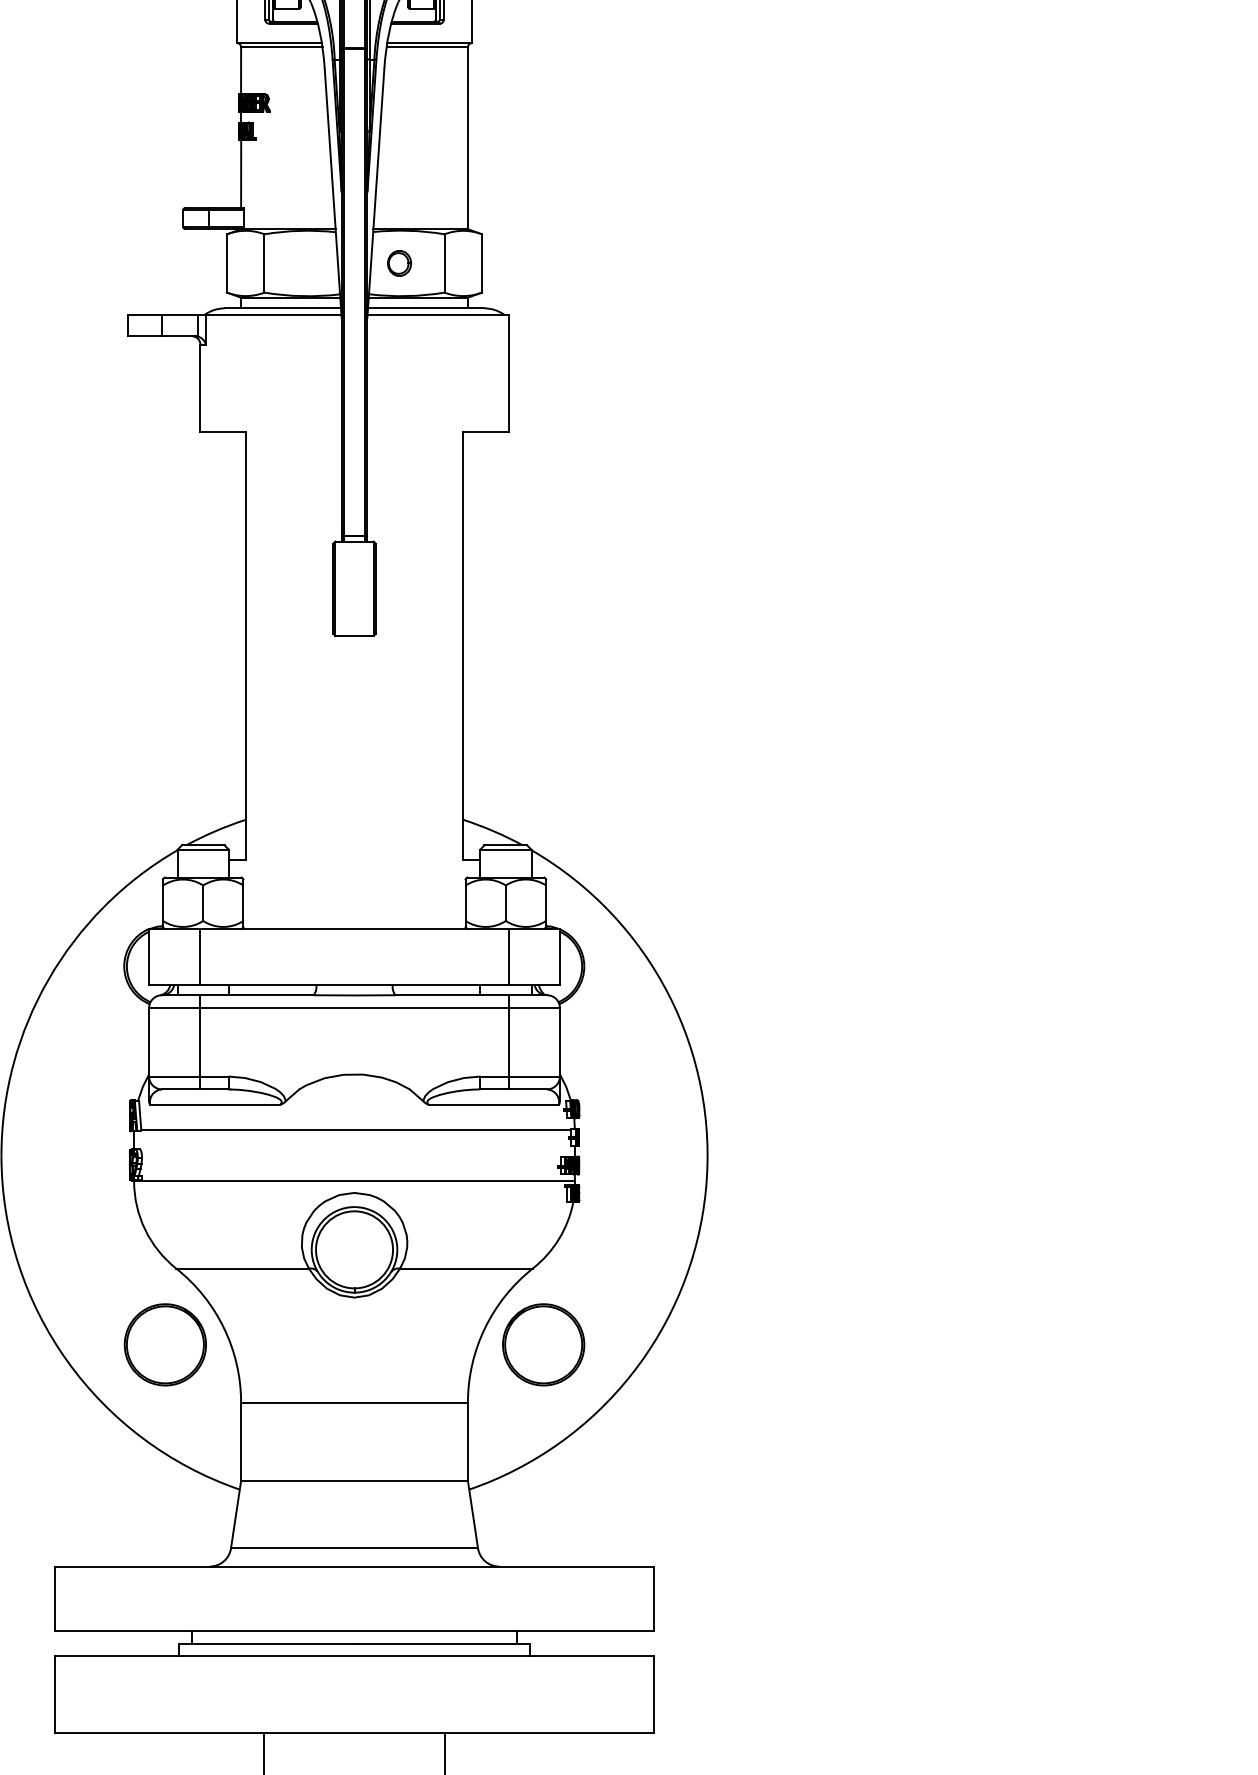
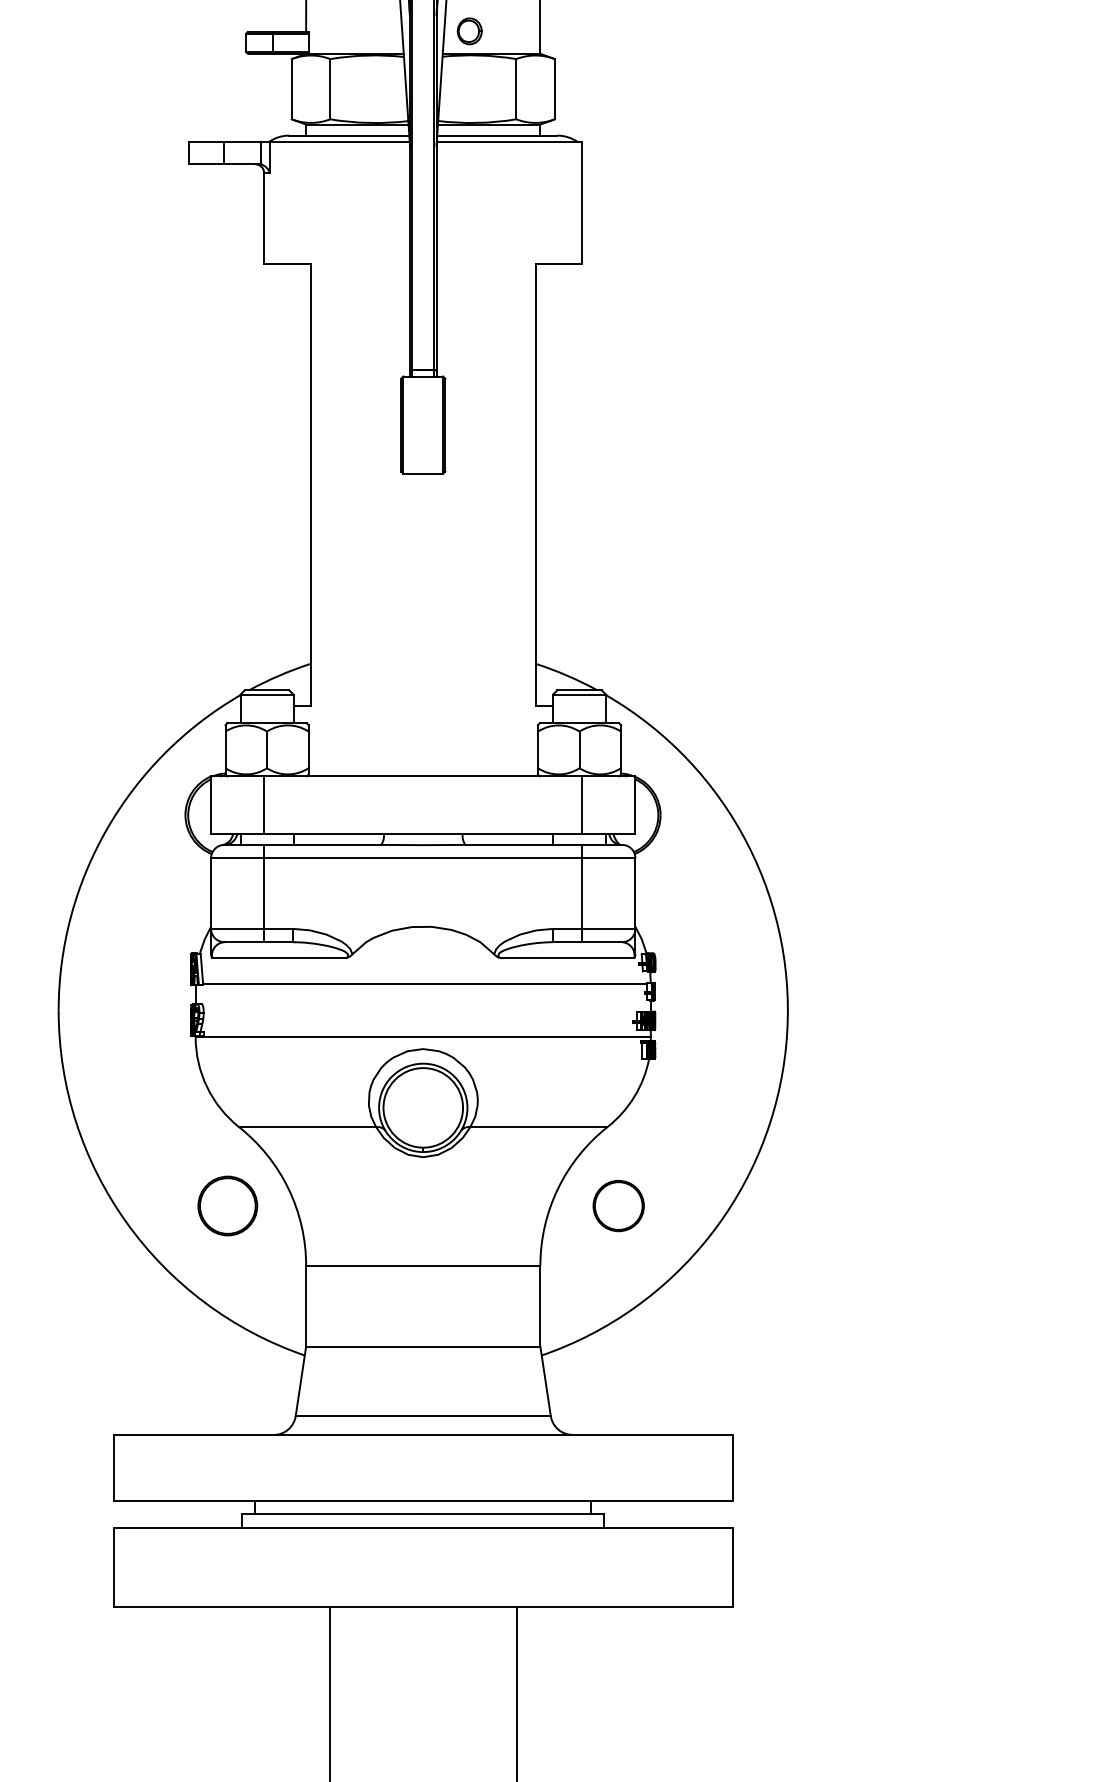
part: (399, 263) -> (469, 31), moved
part: (164, 1344) -> (227, 1205), size x0.7
part: (543, 1344) -> (618, 1205), size x0.6

